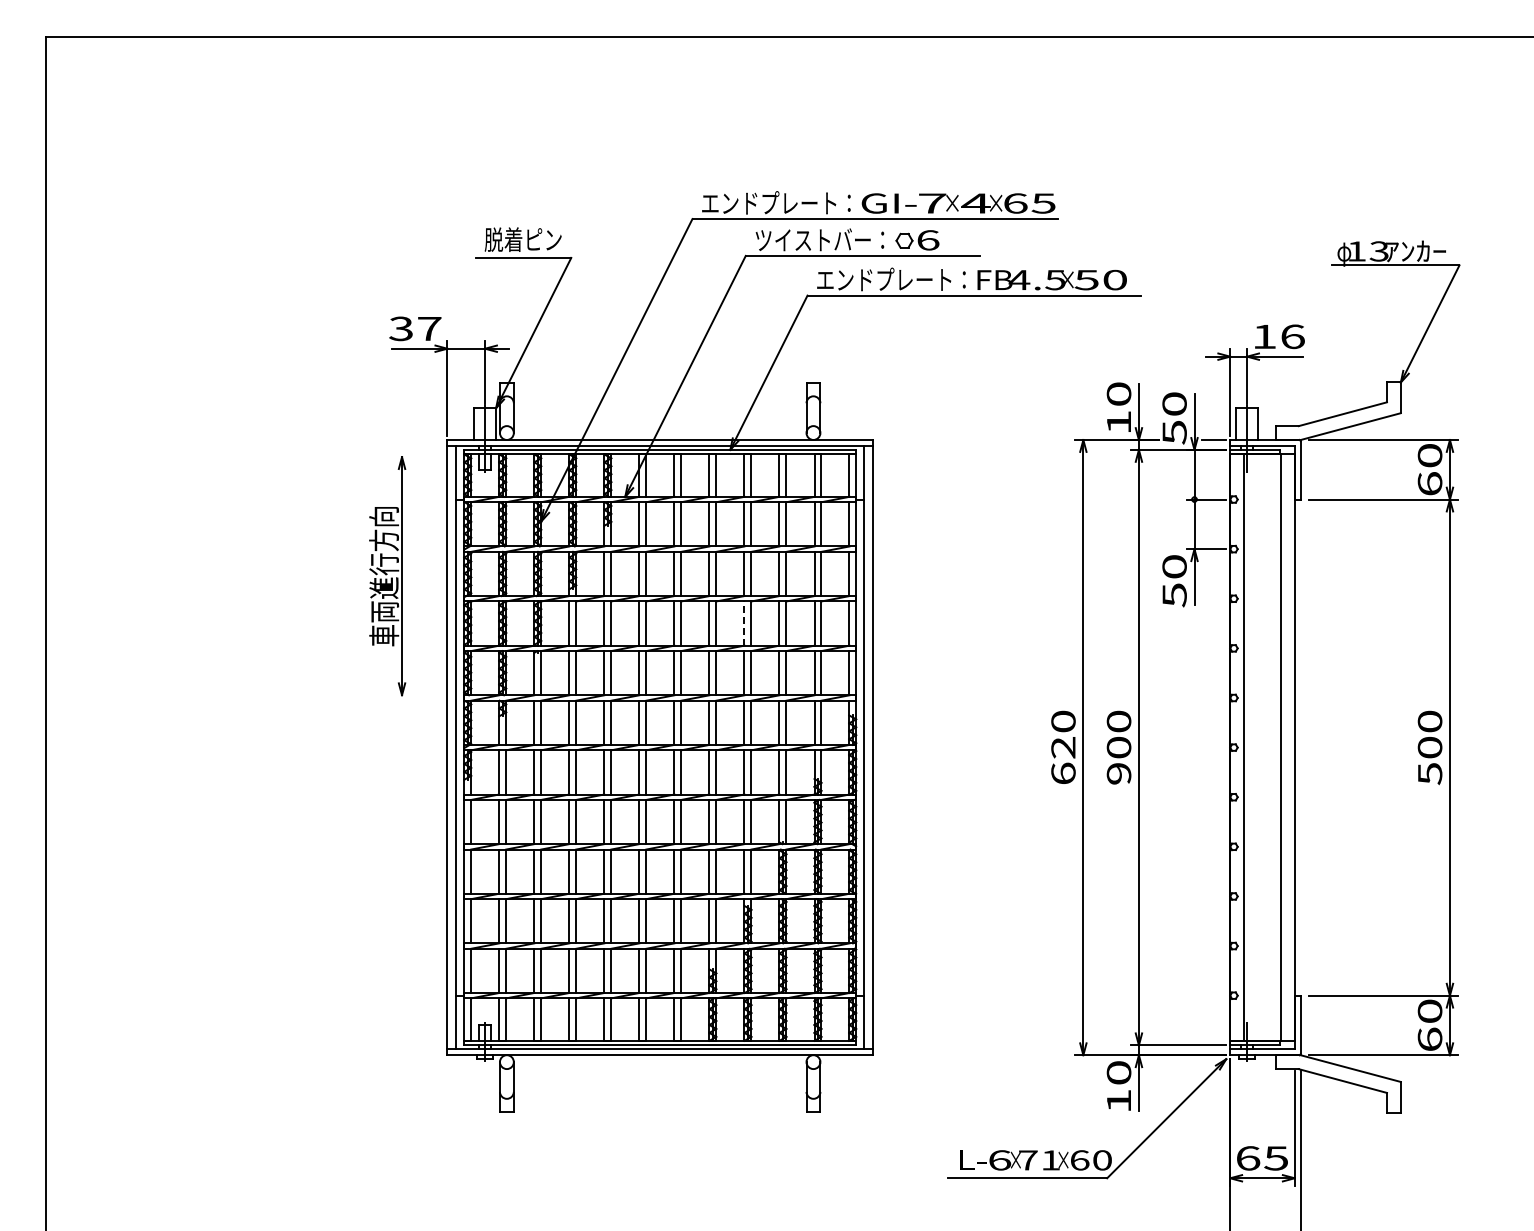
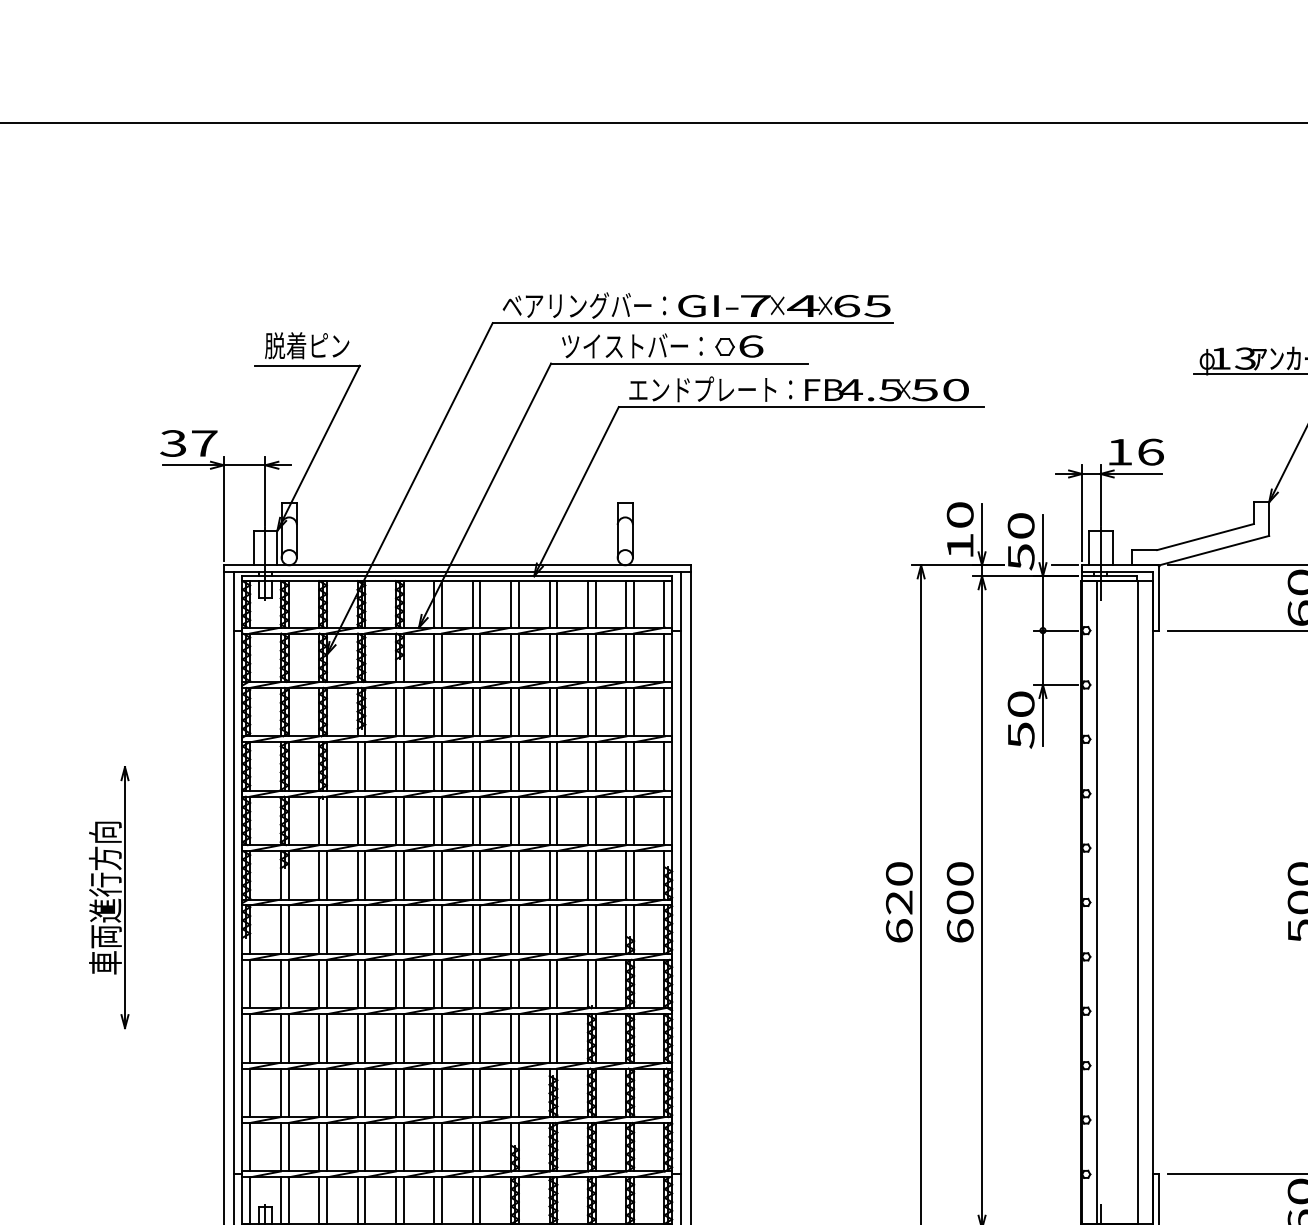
text: (769, 203) -> (577, 306), エンドプレート： -> ベアリングバー：
part: (387, 576) -> (109, 897), moved
line: (744, 623) -> (549, 766), dashed -> solid
text: (1118, 773) -> (959, 930), 900 -> 600

